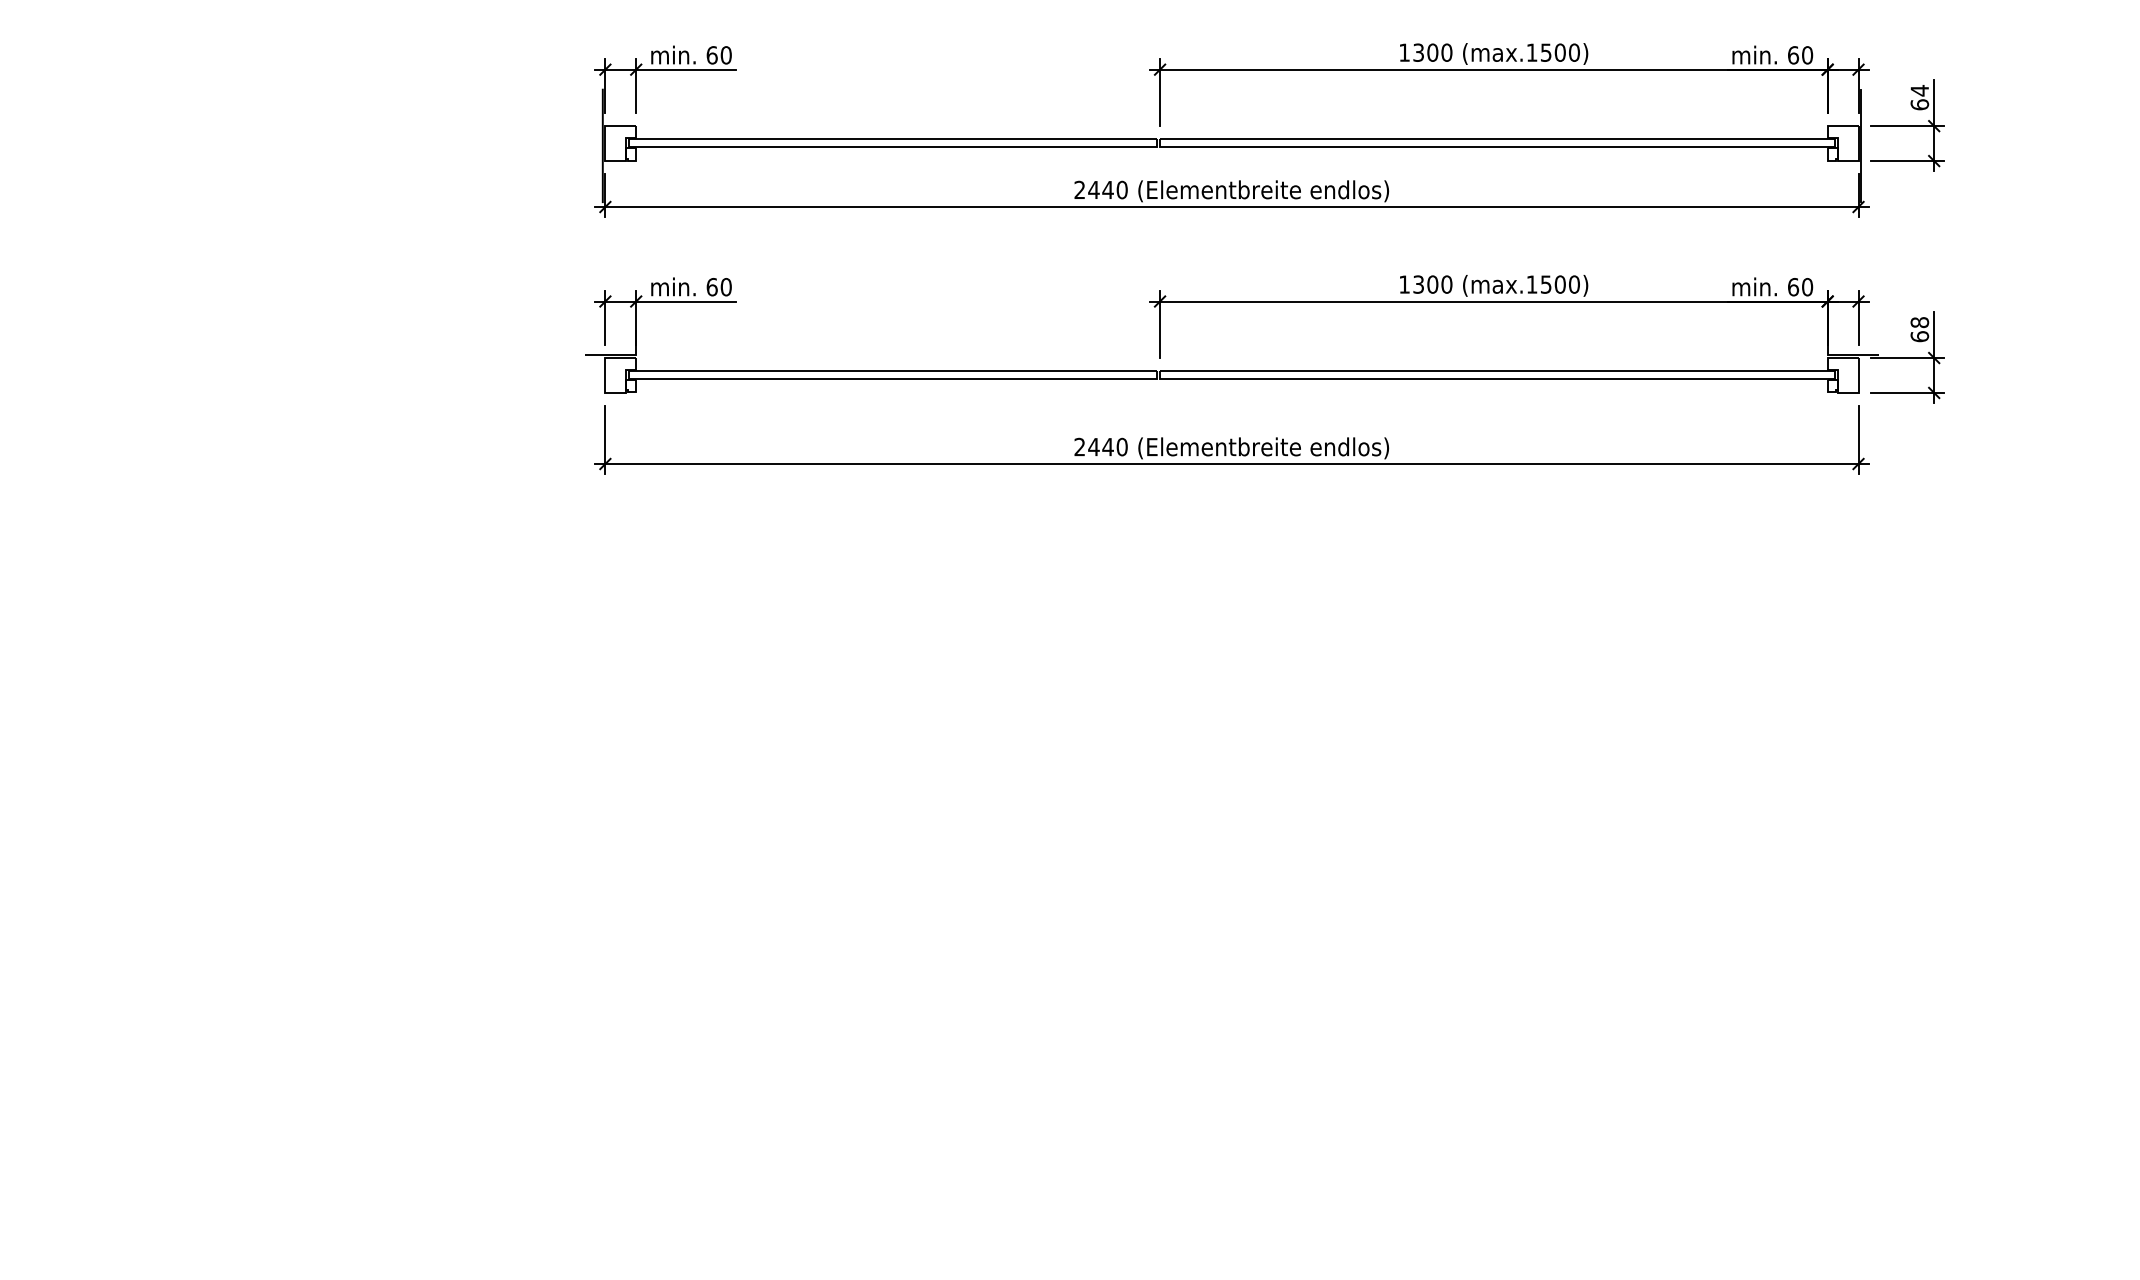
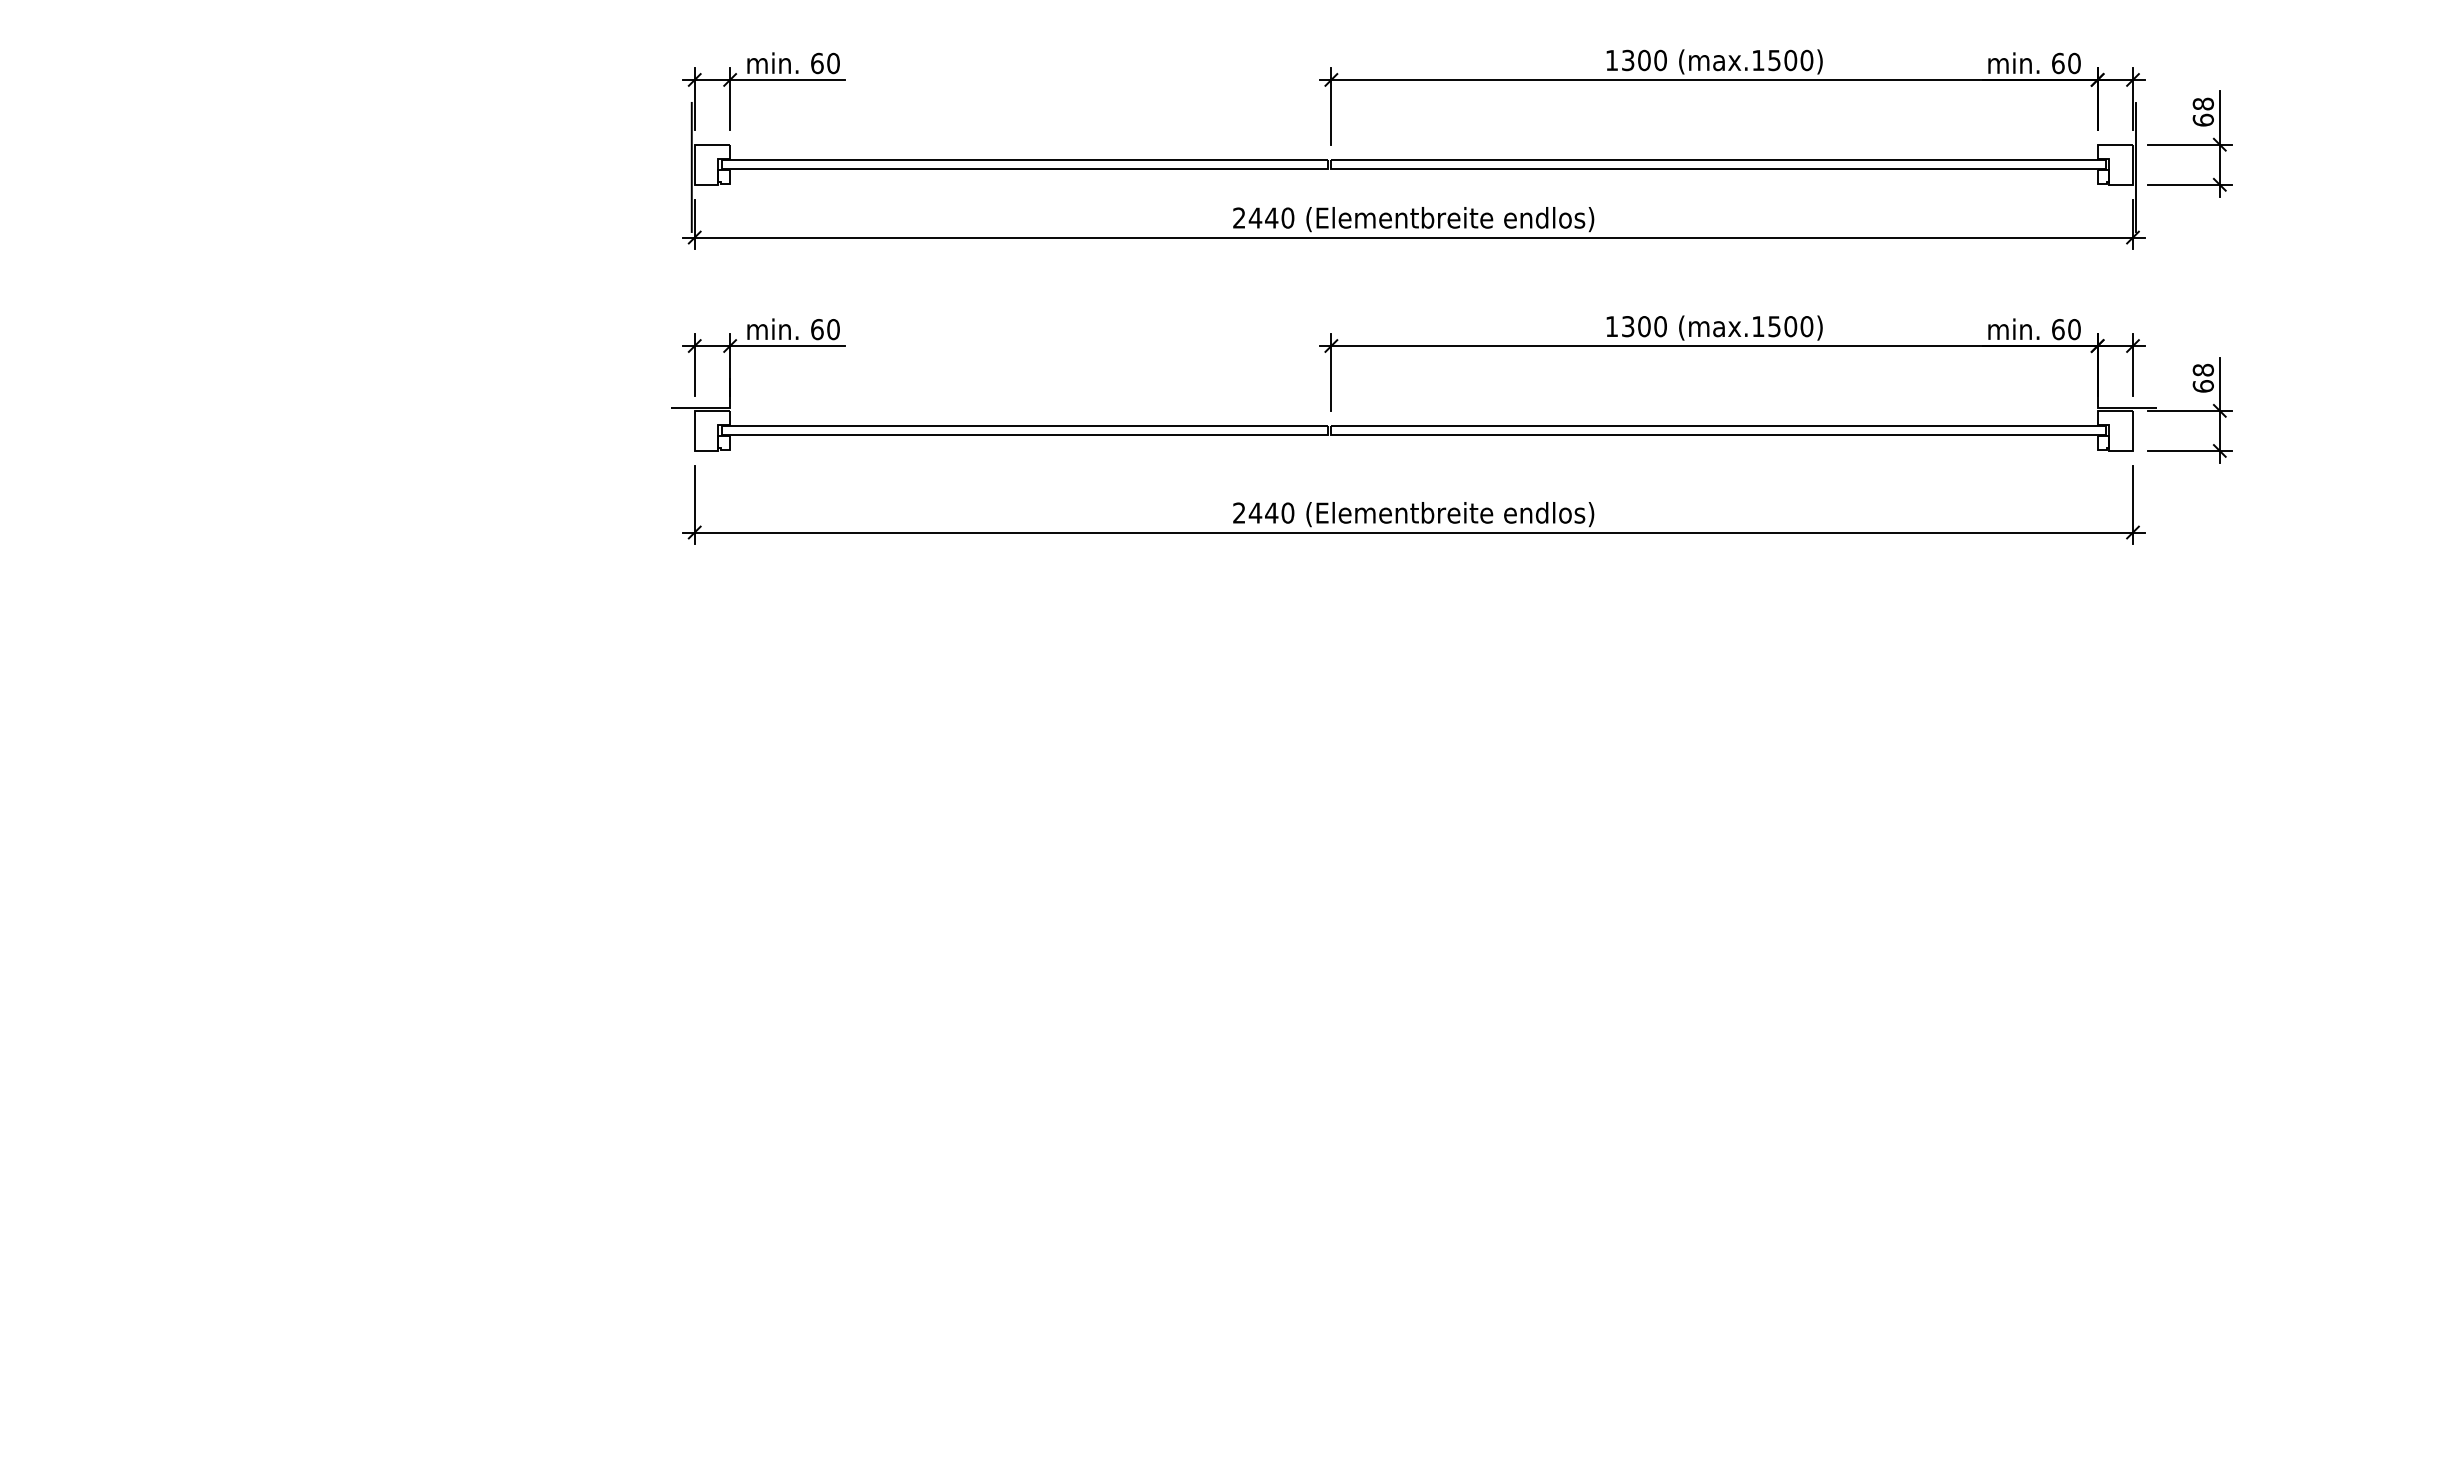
text: (1919, 90) -> (2202, 103), 64 -> 68

